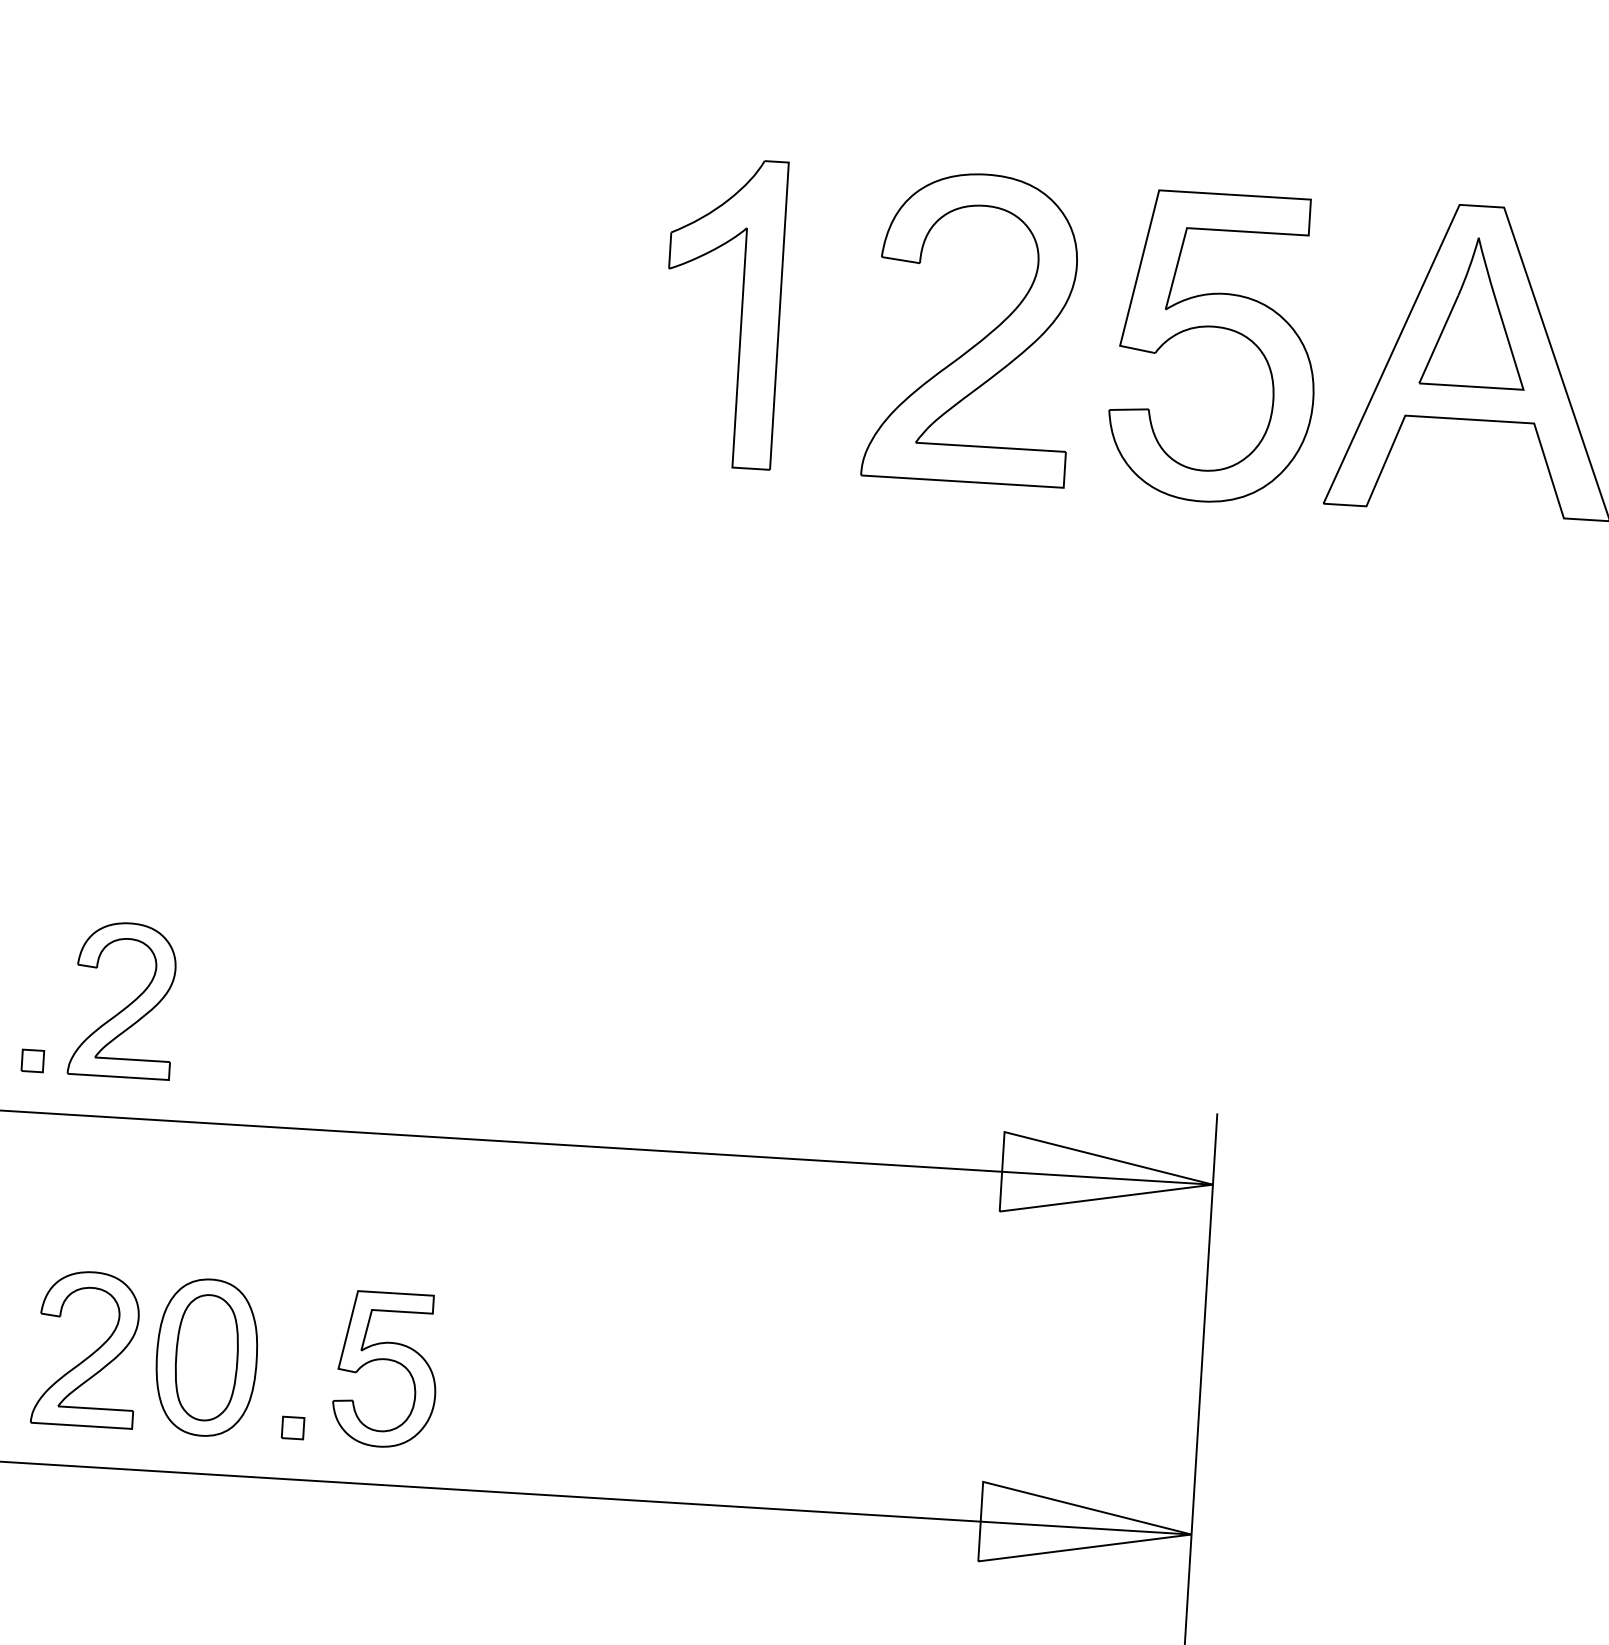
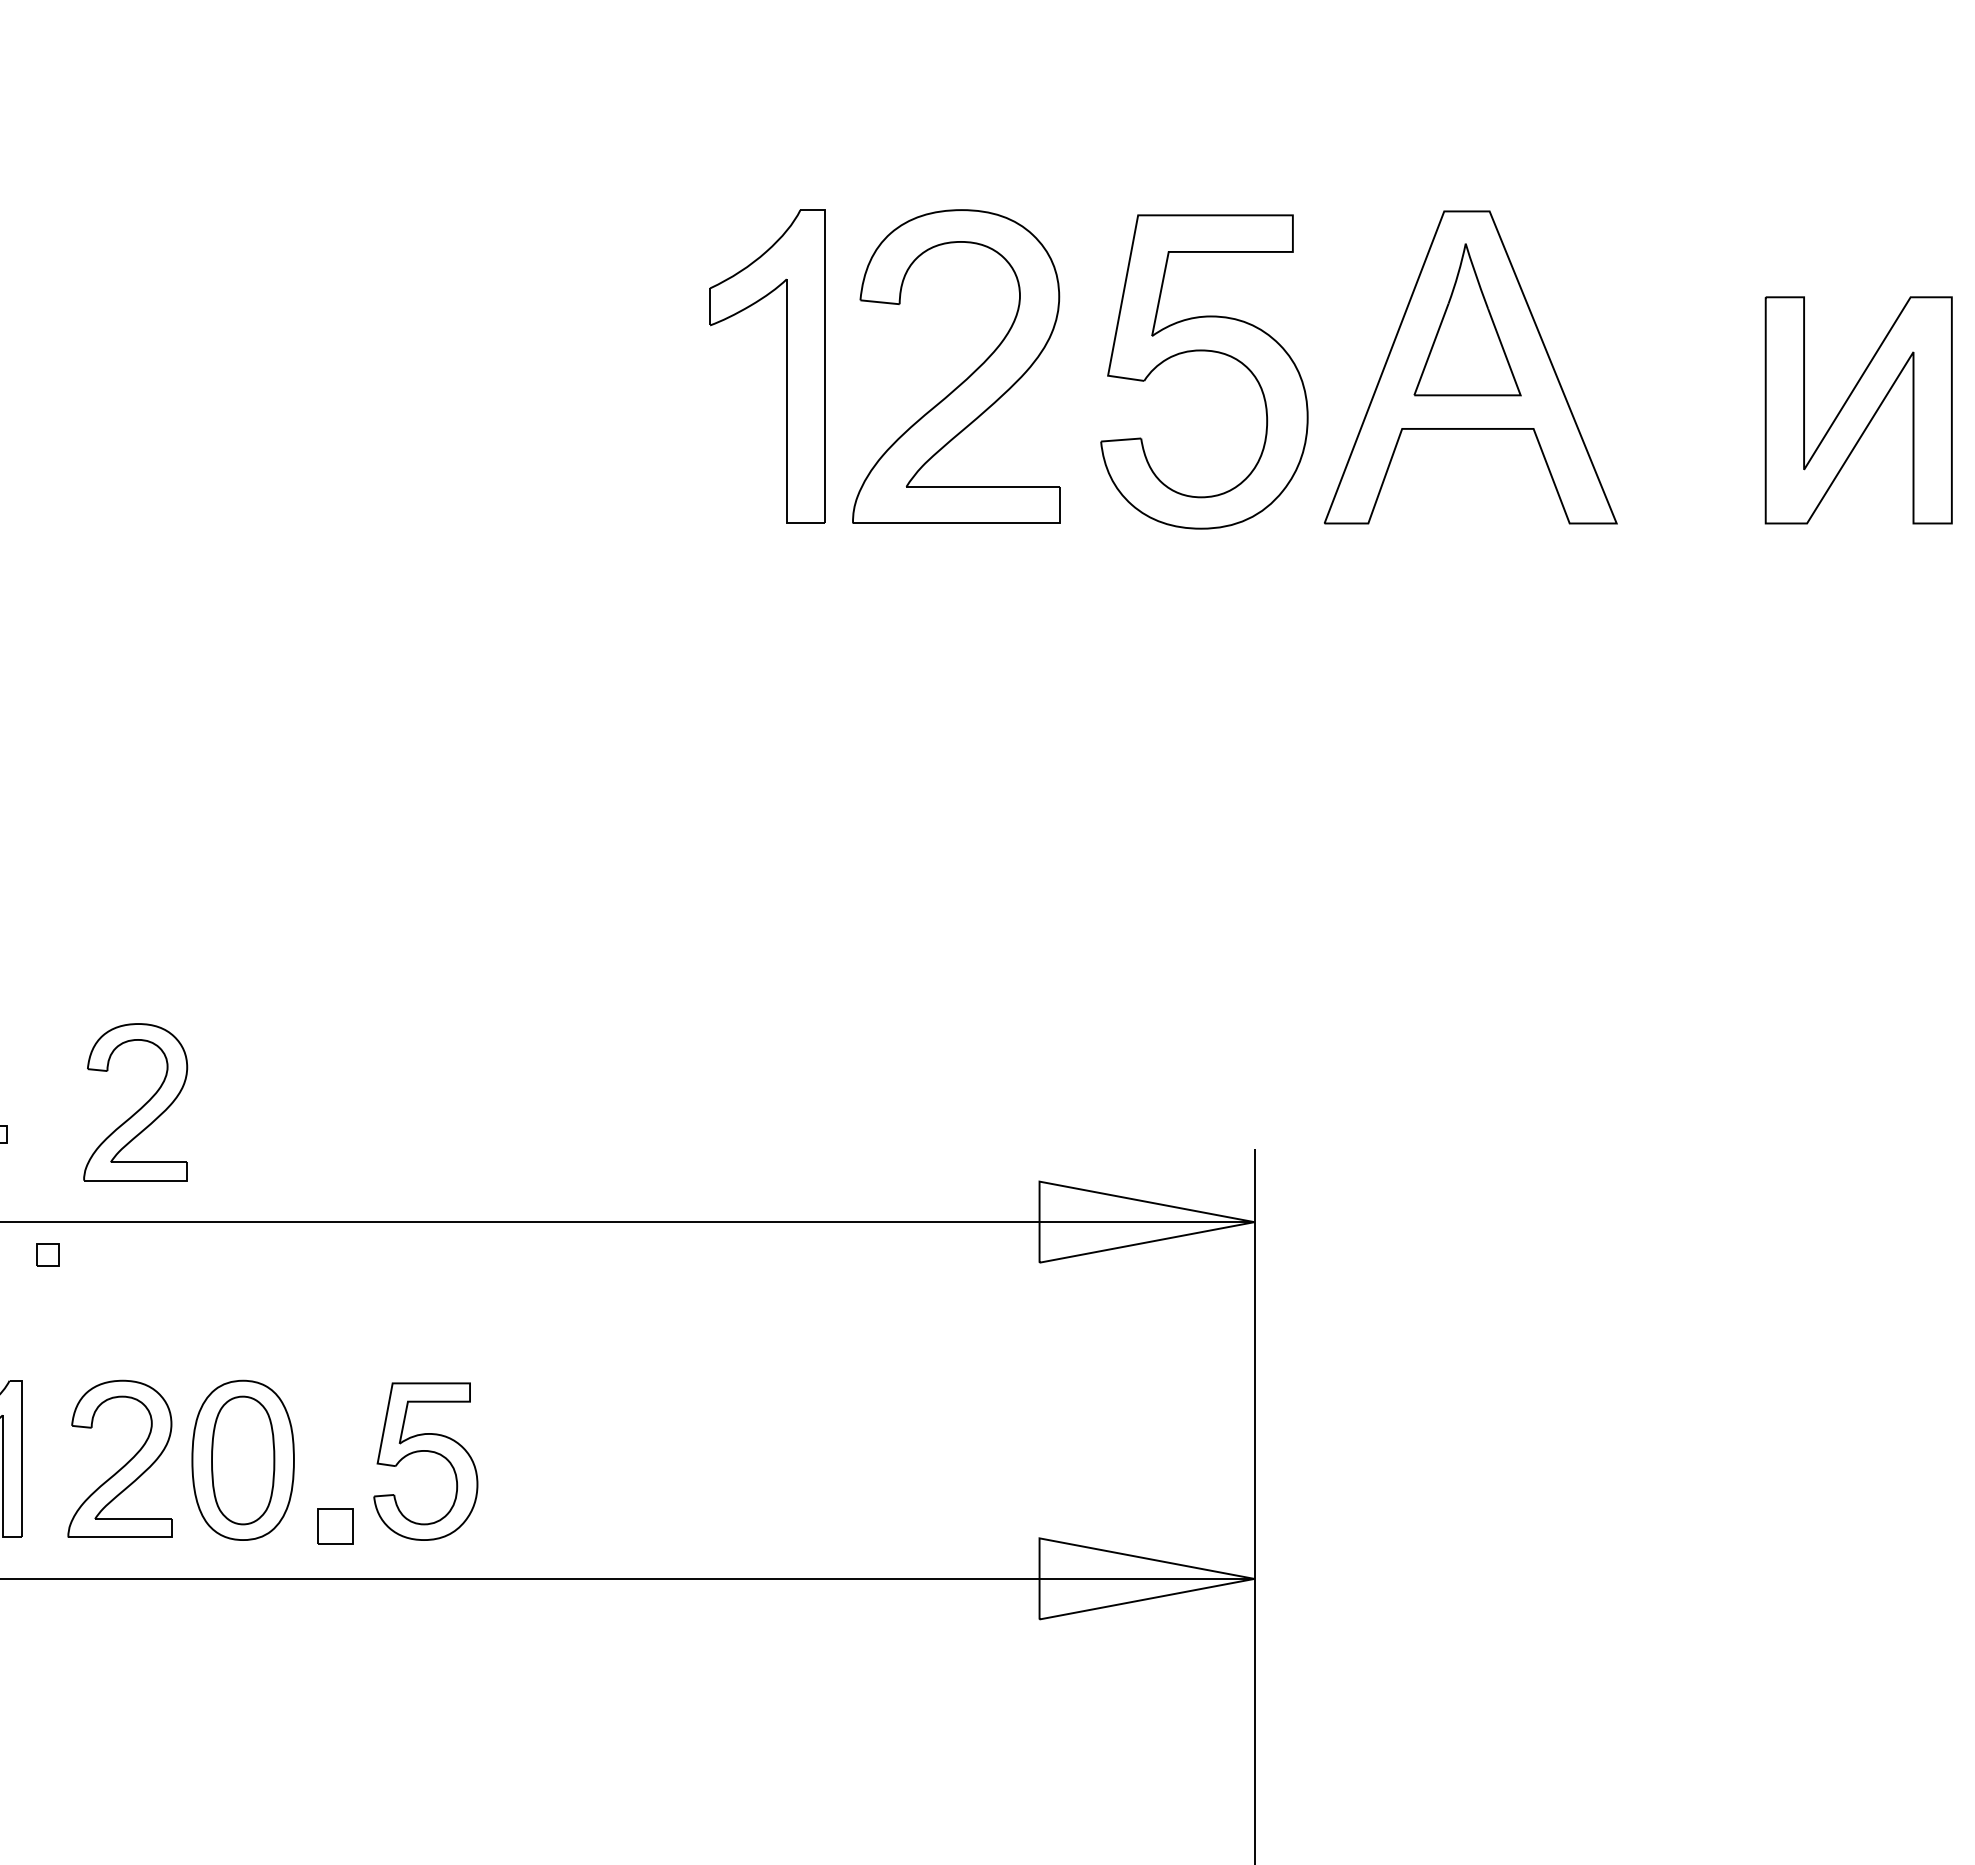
part: (741, 313) -> (786, 366), moved
part: (32, 1060) -> (47, 1254), moved
part: (292, 1427) -> (334, 1526), size x1.6

